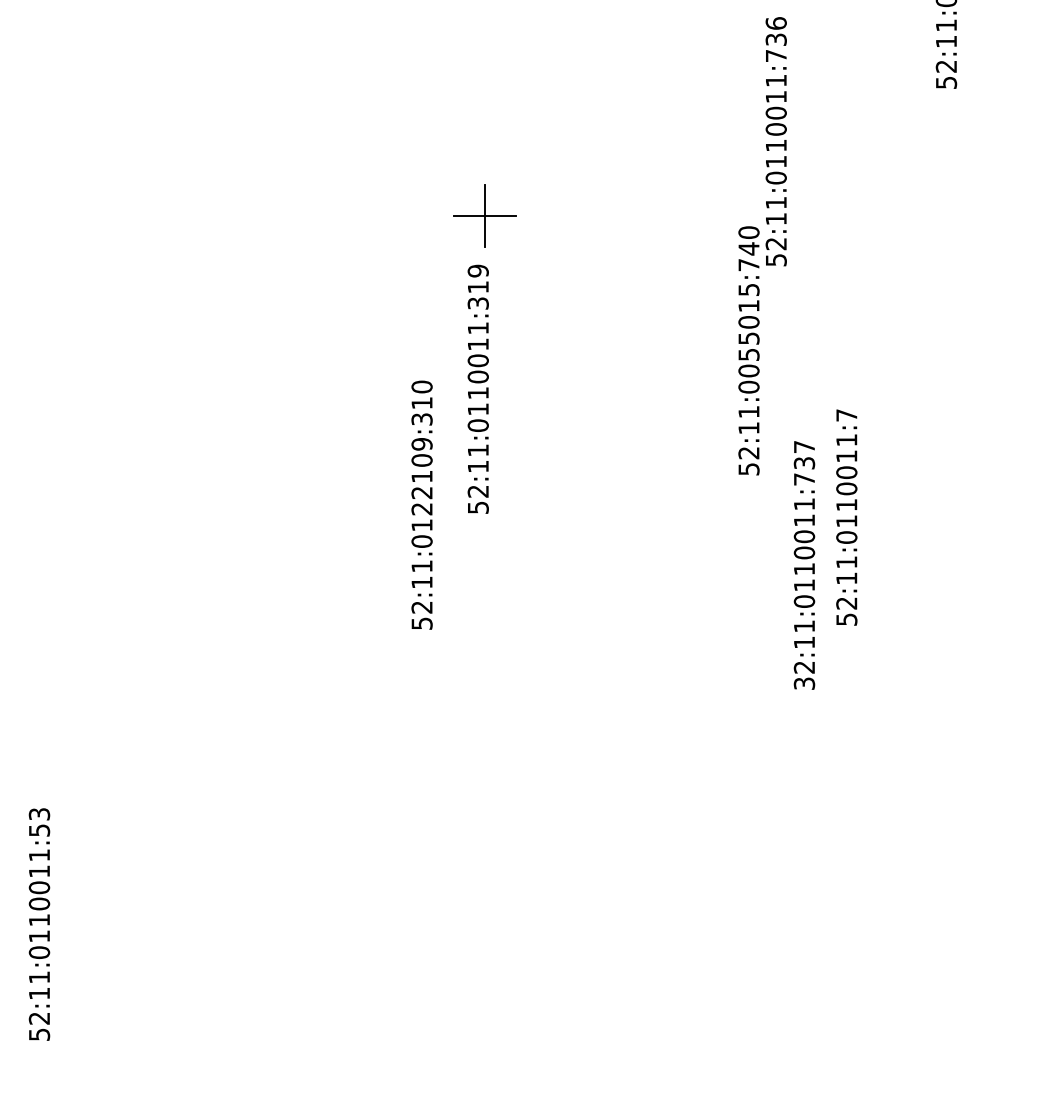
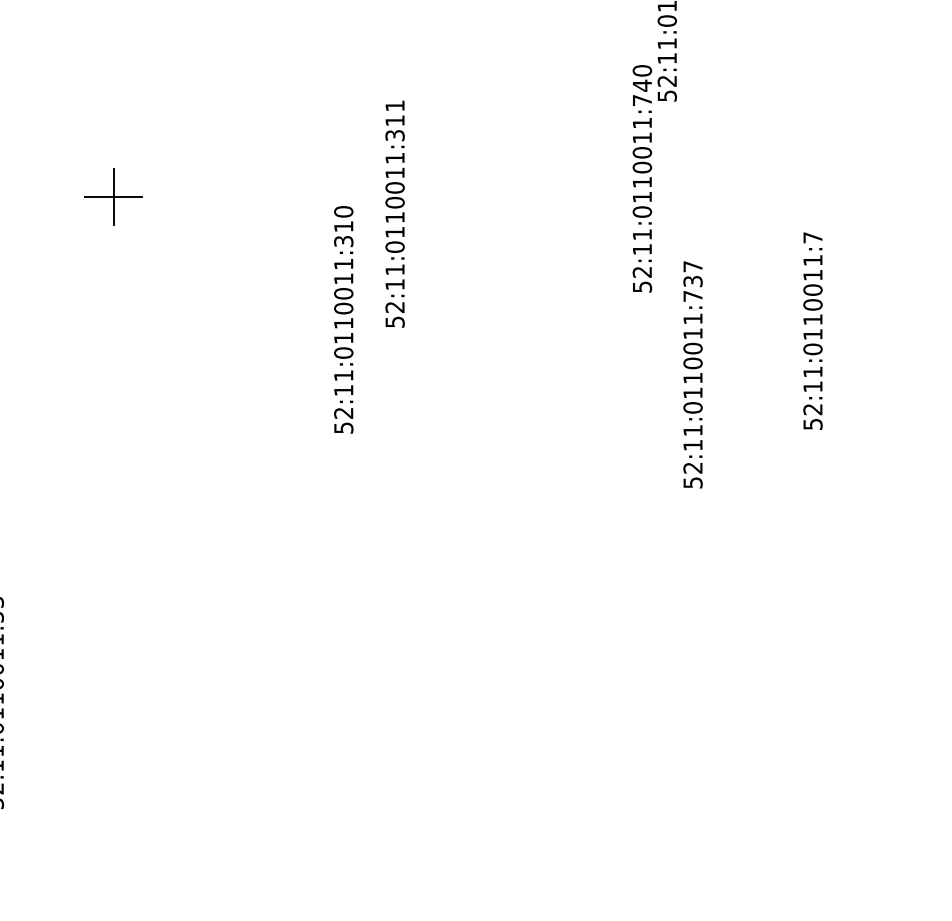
part: (484, 215) -> (113, 196), moved
text: (477, 270) -> (394, 105), 52:11:0110011:319 -> 52:11:0110011:311
text: (748, 330) -> (641, 160), 52:11:0055015:740 -> 52:11:0110011:740
text: (421, 476) -> (343, 293), 52:11:0122109:310 -> 52:11:0110011:310
text: (846, 517) -> (812, 331), moved
text: (803, 683) -> (692, 482), 32:11:0110011:737 -> 52:11:0110011:737

